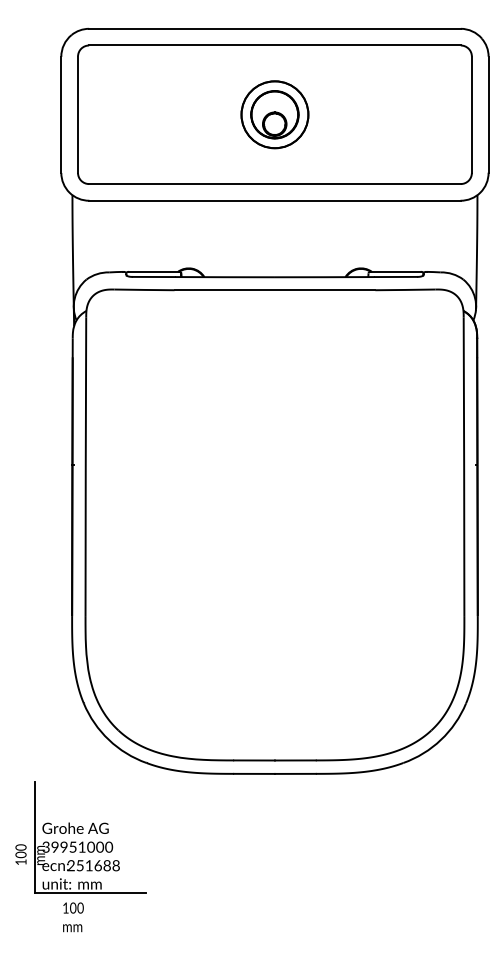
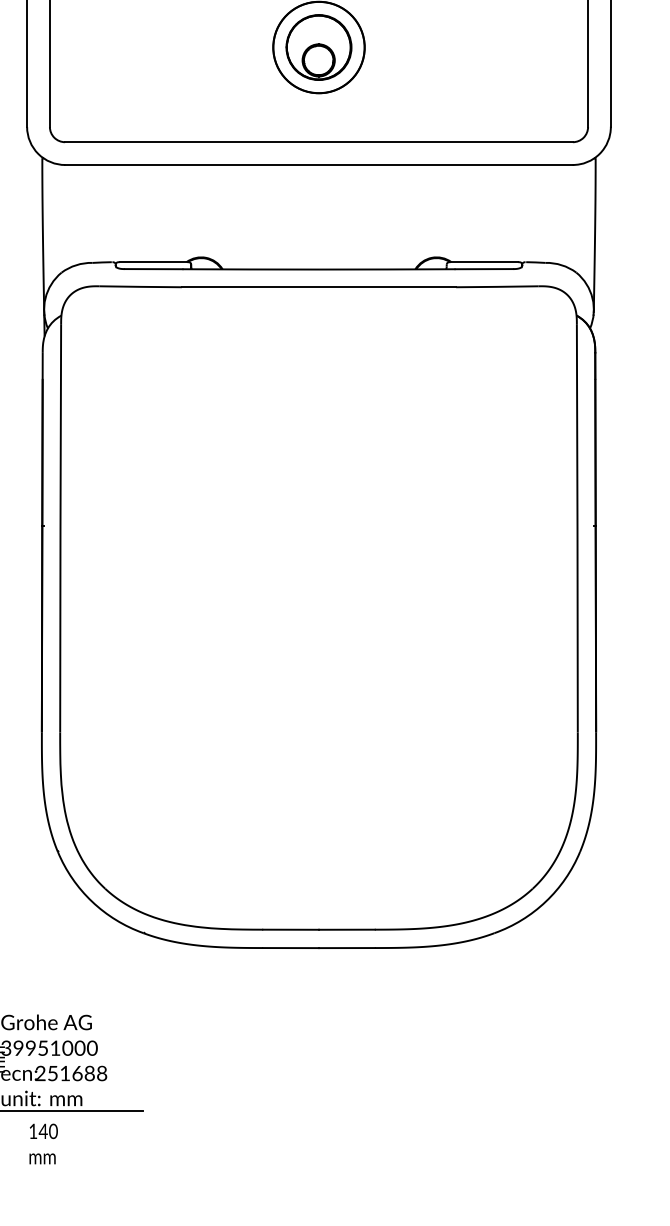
text: (72, 907) -> (42, 1130), 100 -> 140

